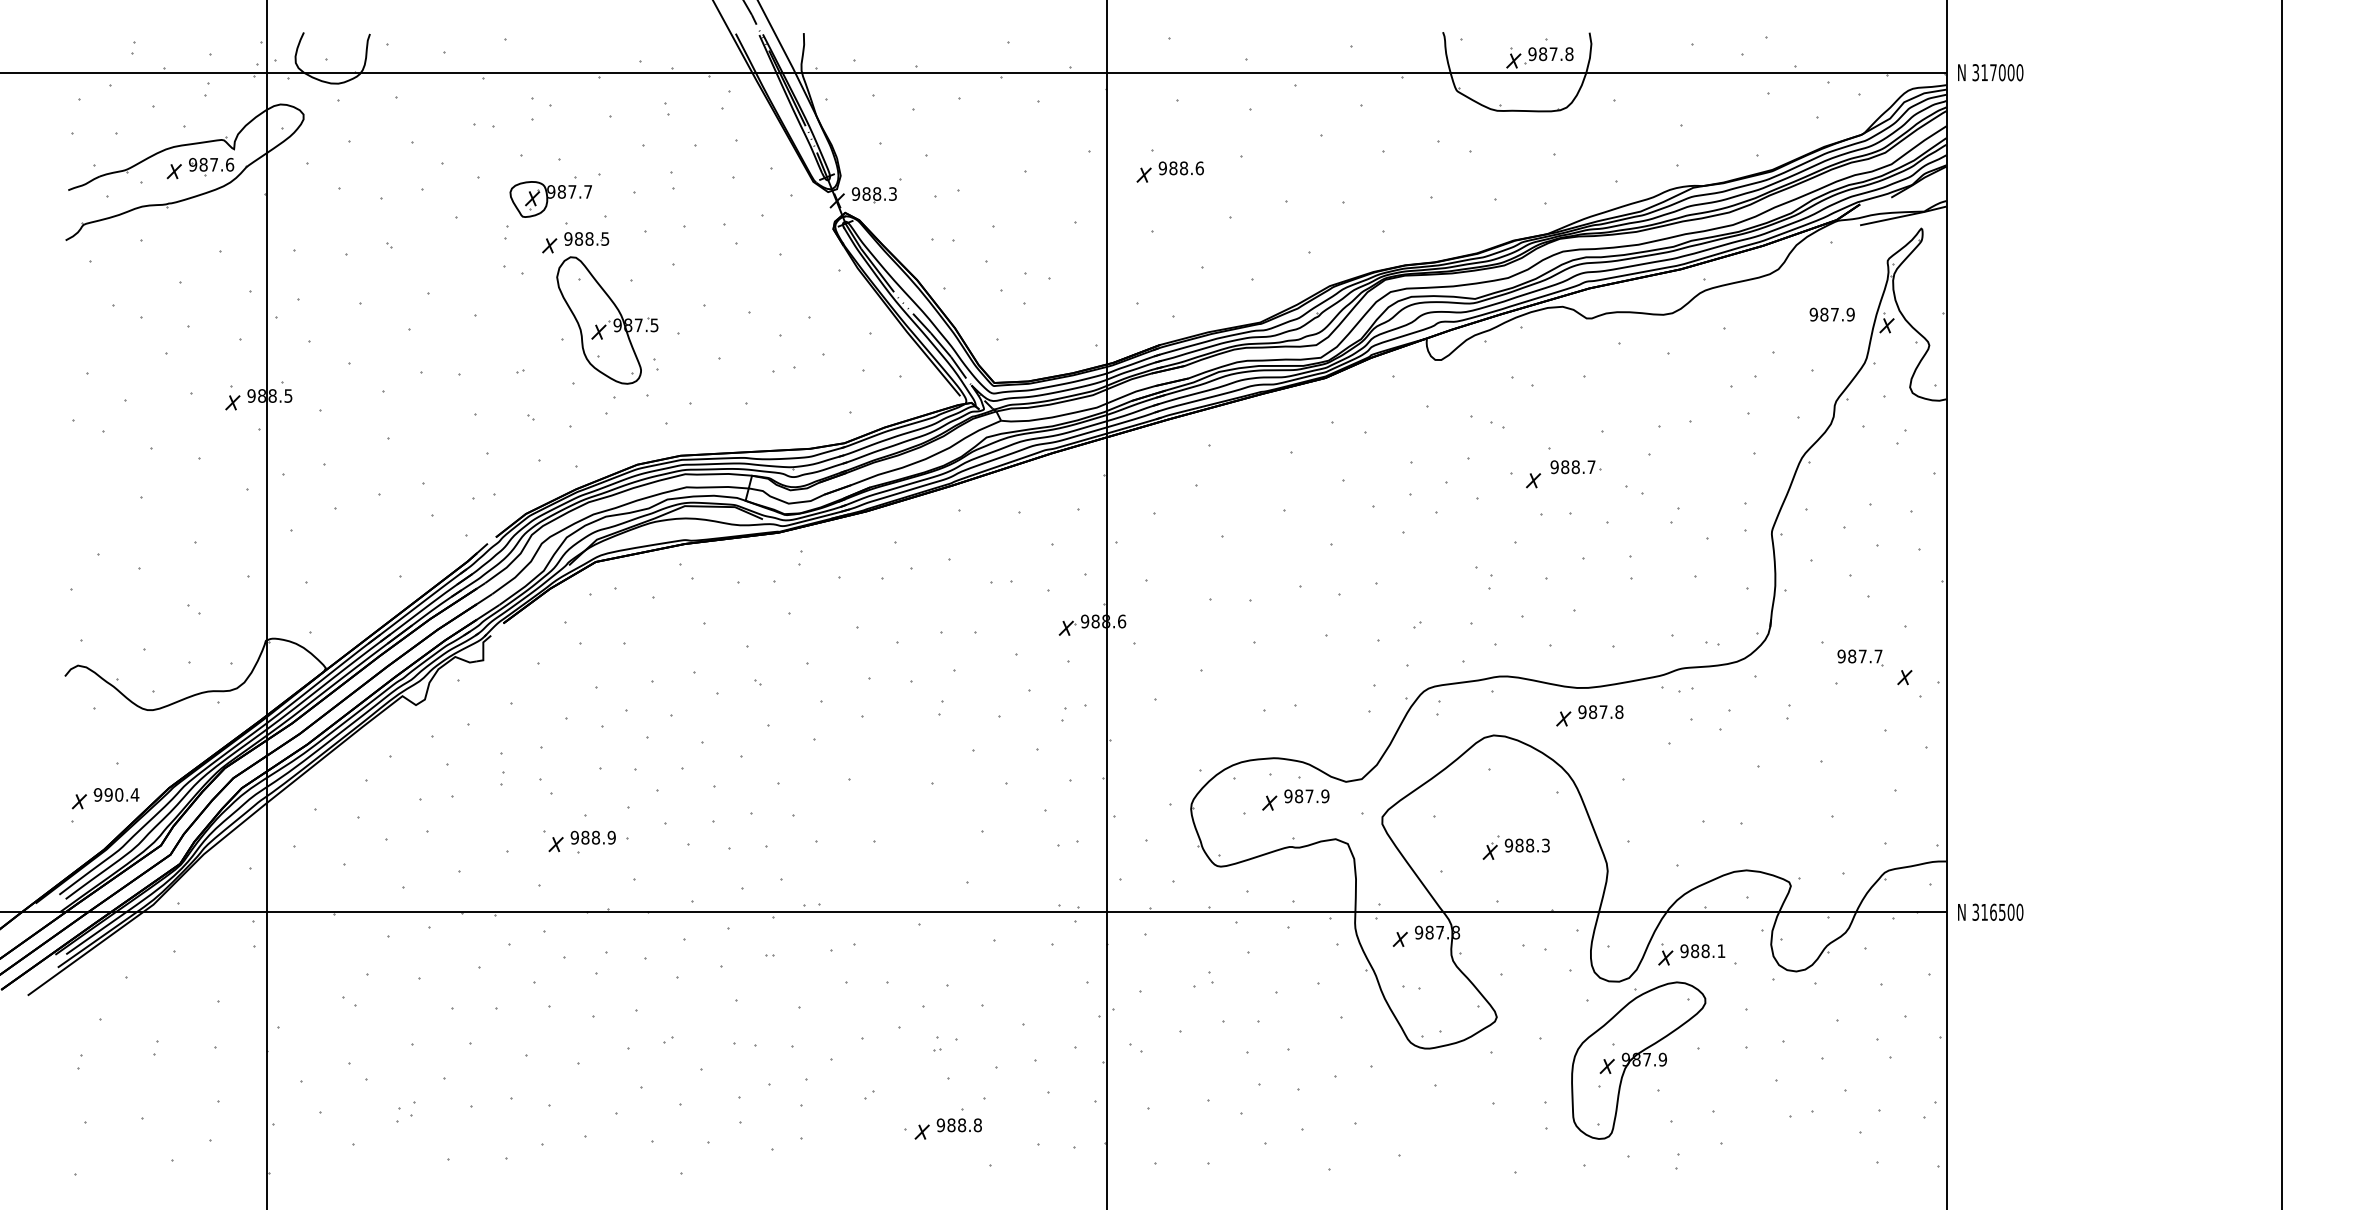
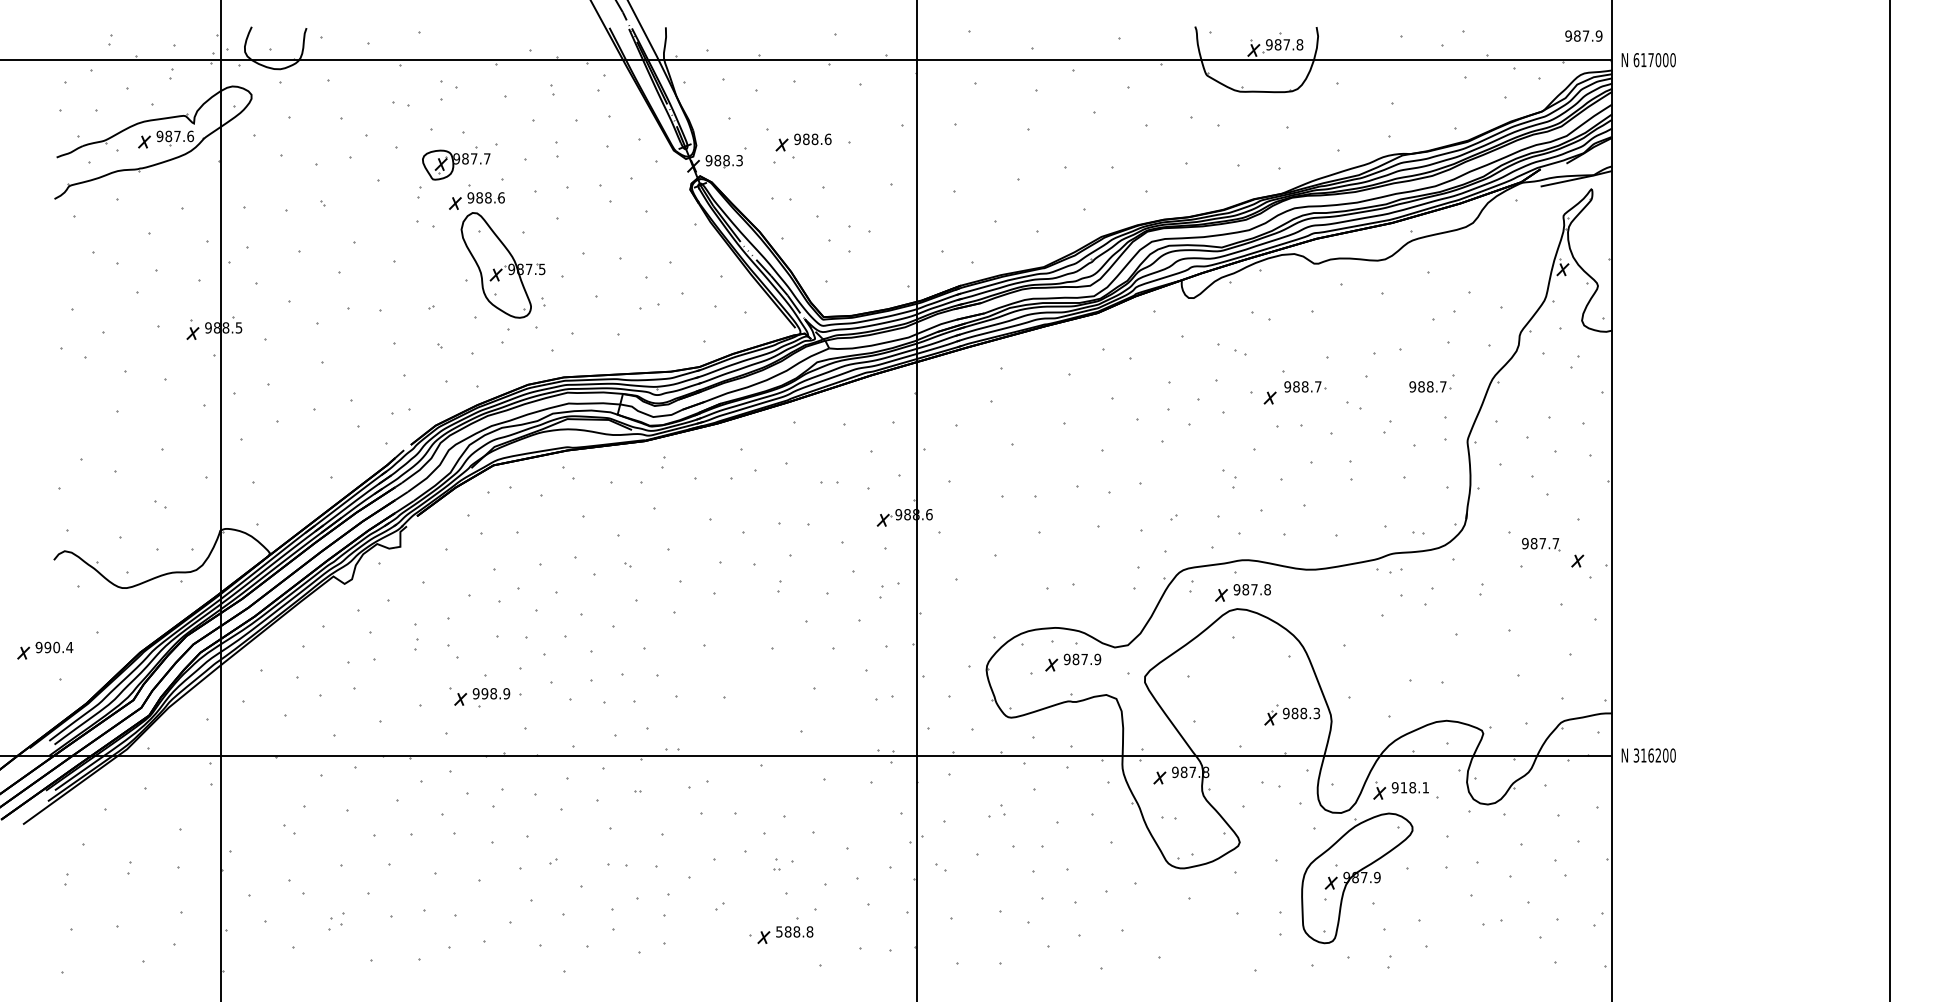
text: (1975, 72) -> (1636, 59), 317000 -> 617000
part: (1169, 171) -> (803, 141), moved
text: (605, 238) -> (501, 197), 988.5 -> 988.6
part: (1831, 314) -> (1583, 35), moved
part: (1726, 467) -> (1430, 387), added
part: (1589, 715) -> (1242, 592), moved
part: (105, 798) -> (45, 650), moved
text: (585, 837) -> (485, 693), 988.9 -> 998.9
part: (1515, 847) -> (1291, 715), moved
text: (2002, 911) -> (1658, 754), 316500 -> 316200
text: (1695, 951) -> (1404, 787), 988.1 -> 918.1
text: (940, 1124) -> (779, 931), 988.8 -> 588.8

